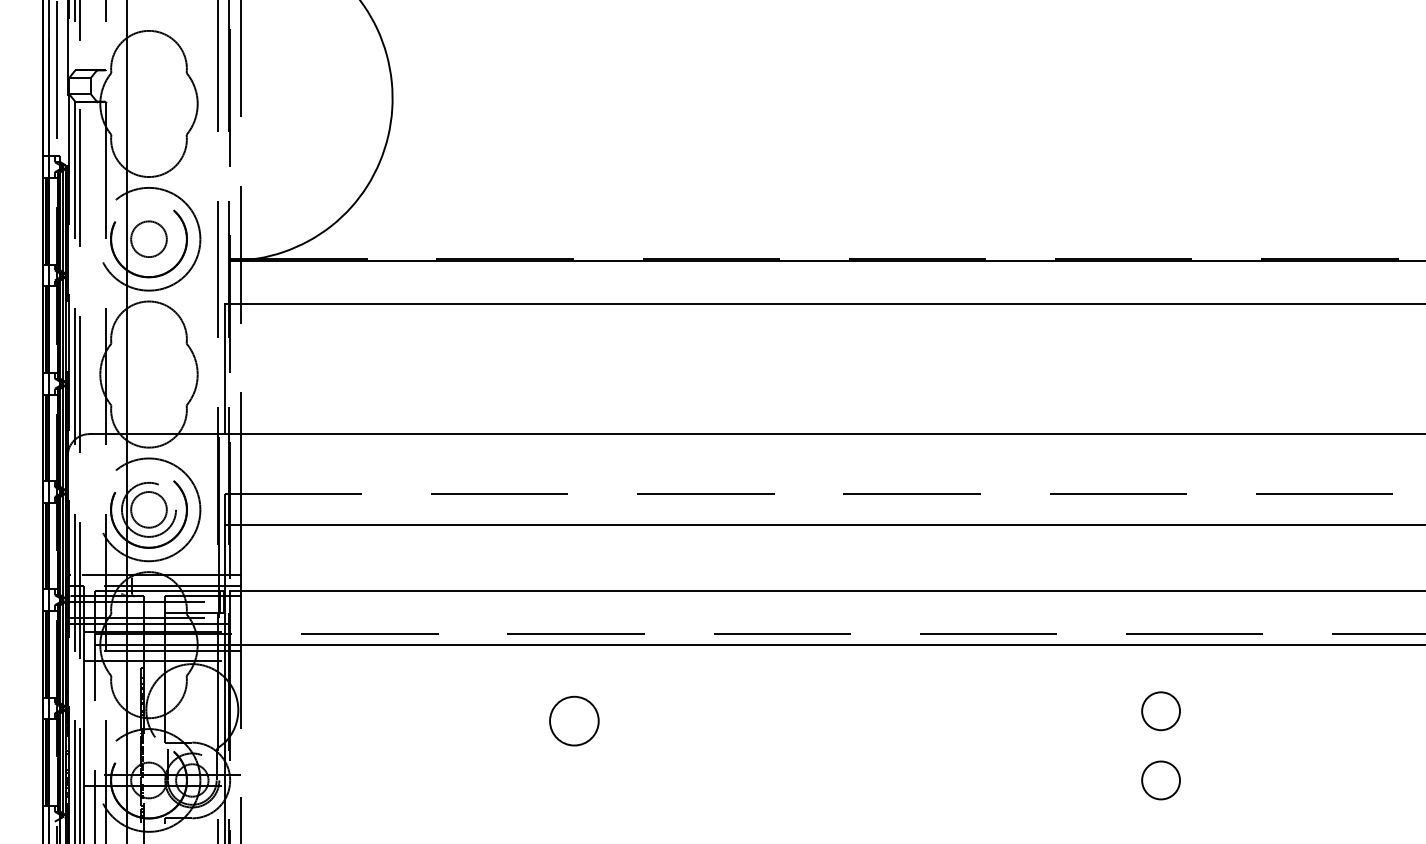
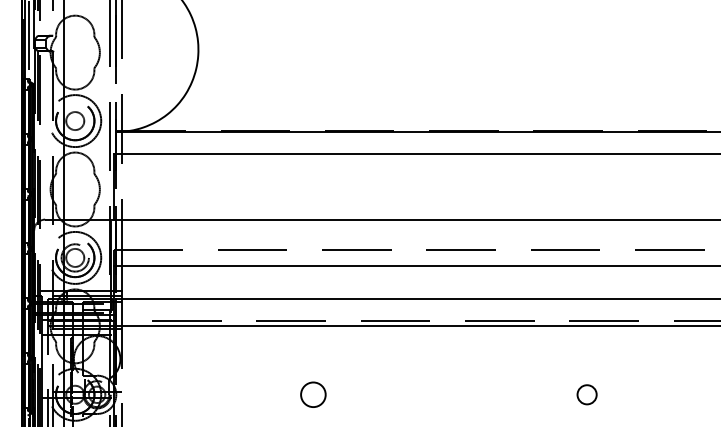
circle: (1159, 710) -> (586, 359), removed
circle: (574, 720) -> (313, 394), moved

